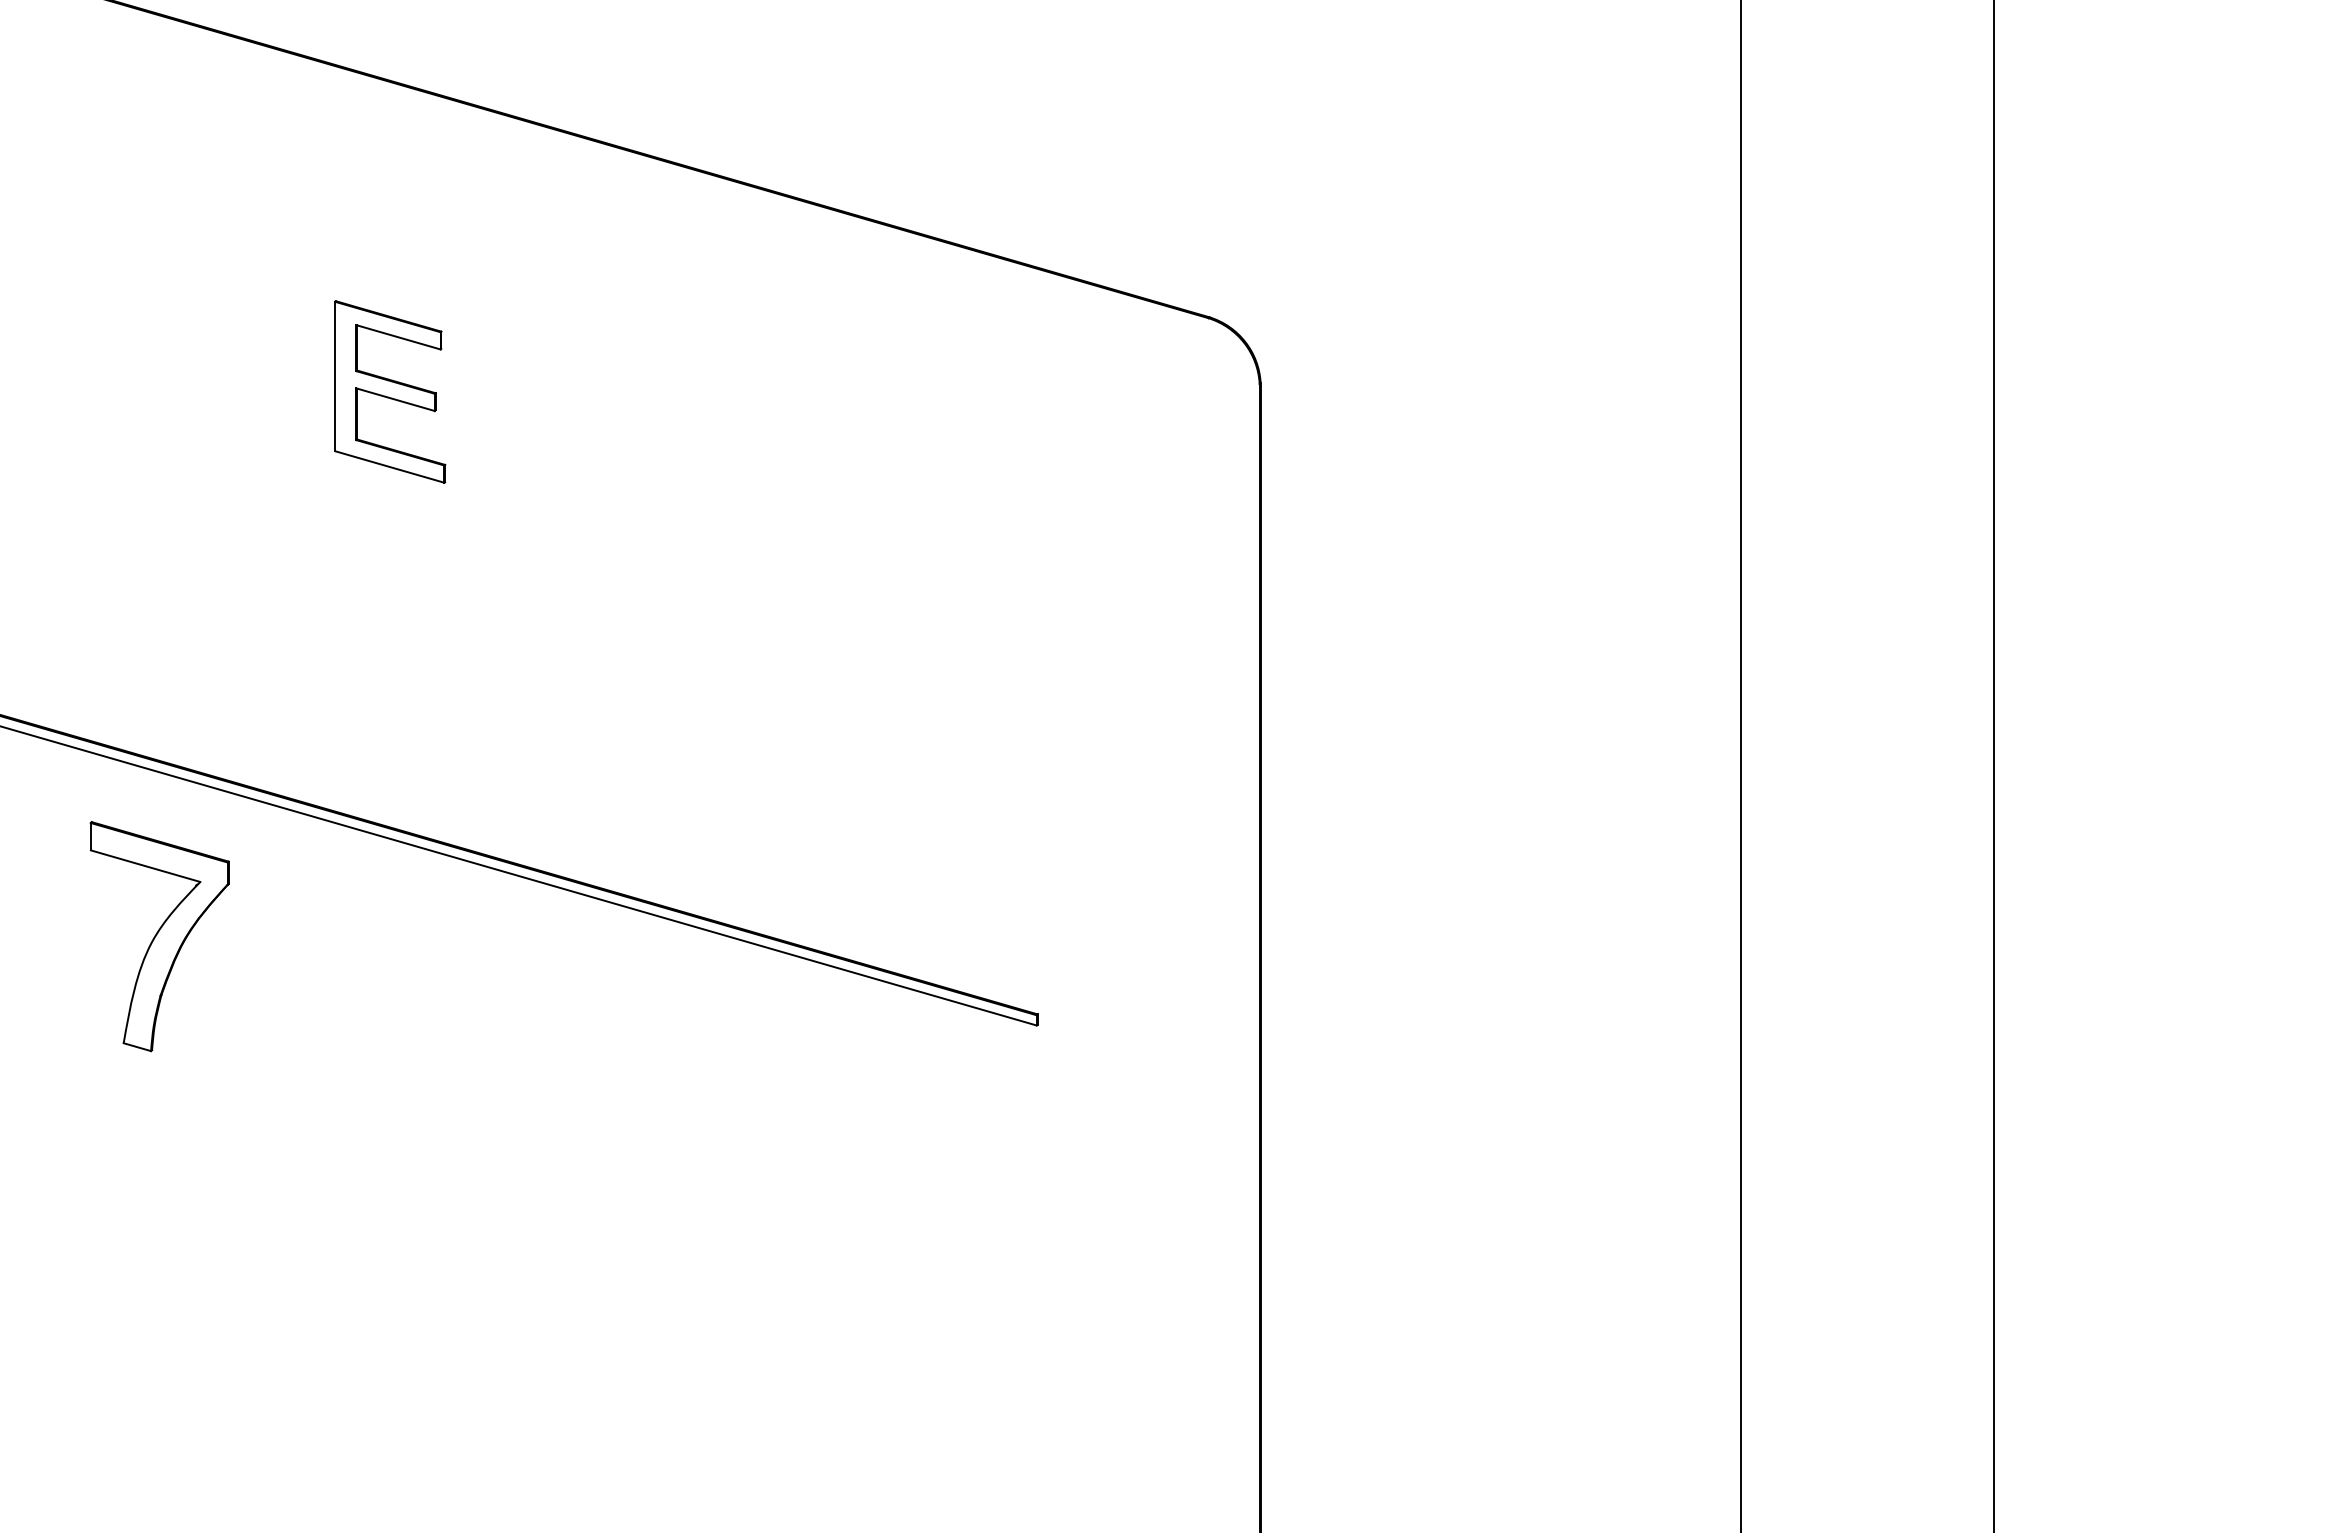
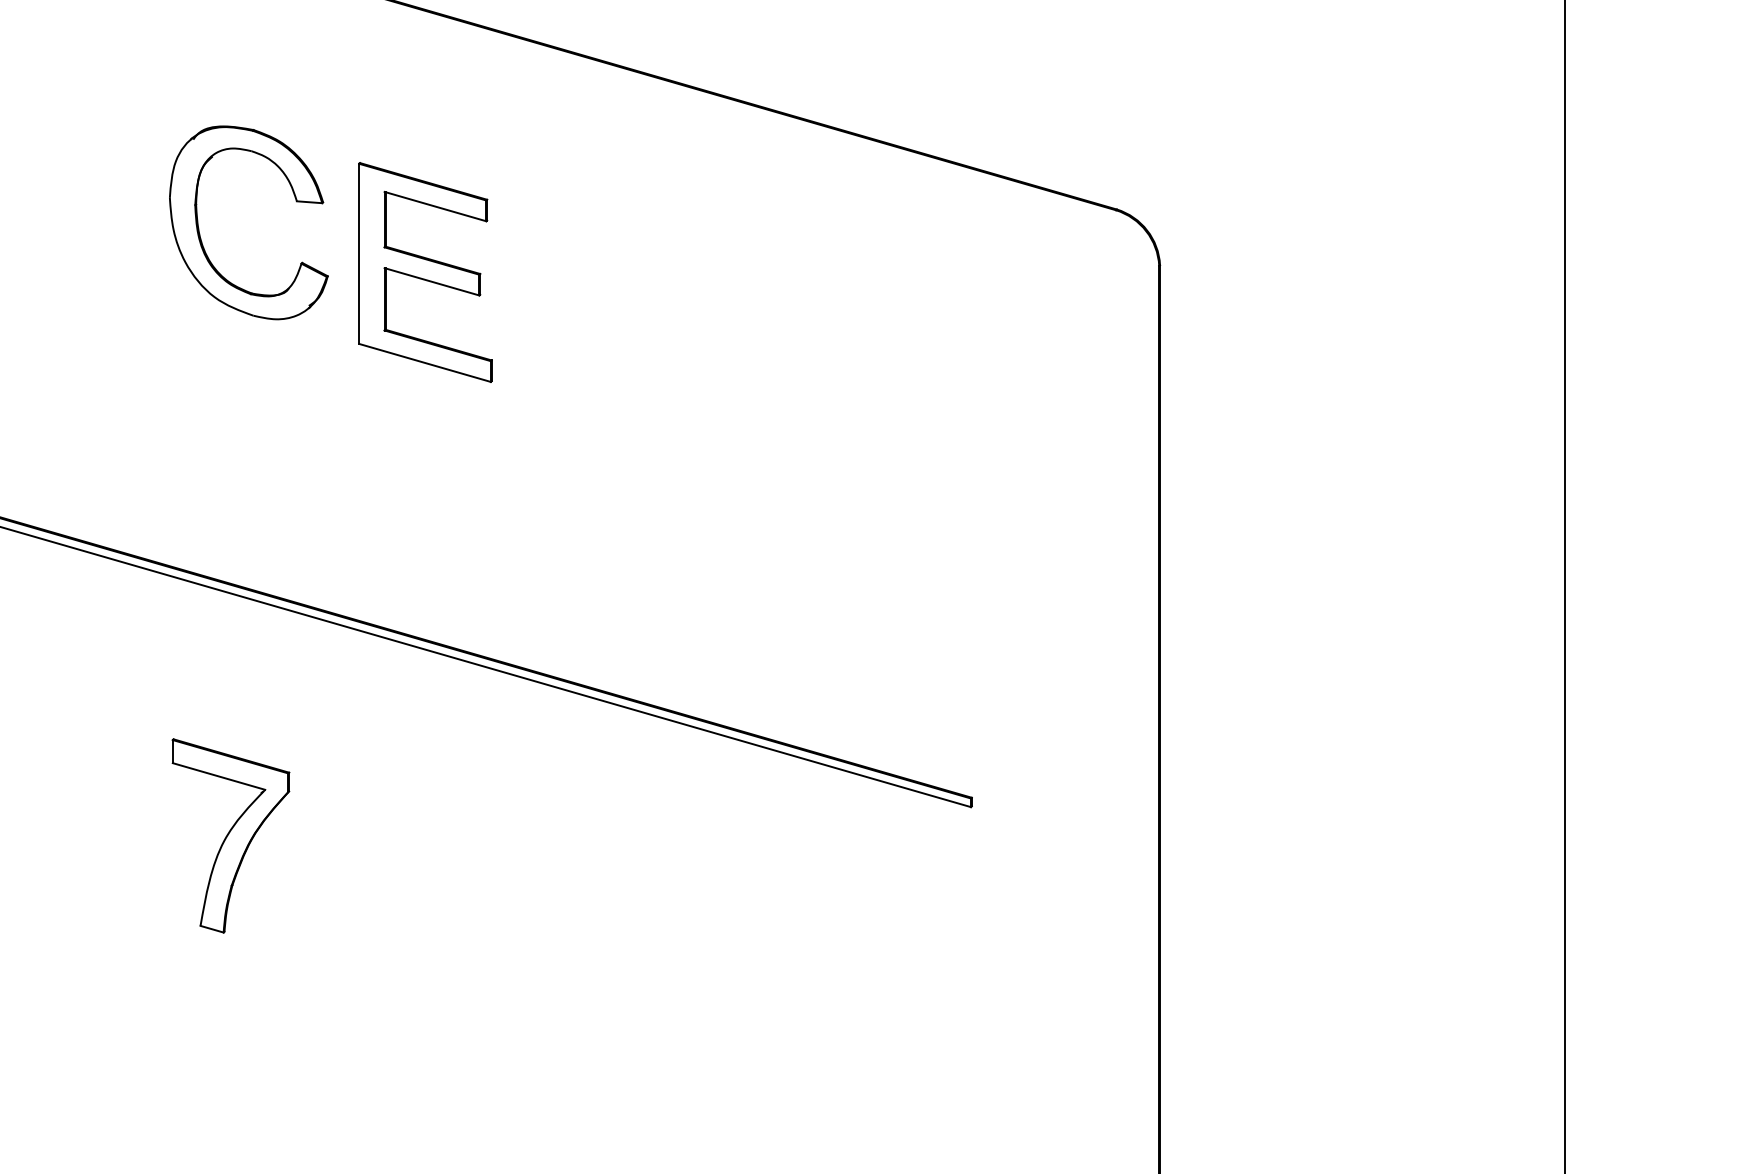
part: (123, 346) -> (200, 234), added
part: (389, 391) -> (424, 272), size x1.43
part: (159, 936) -> (230, 835), moved

